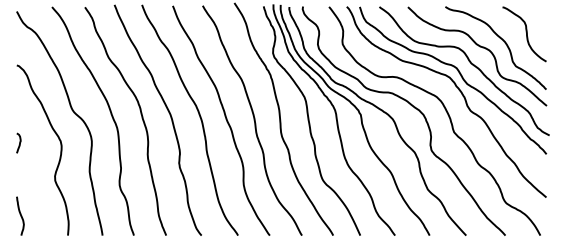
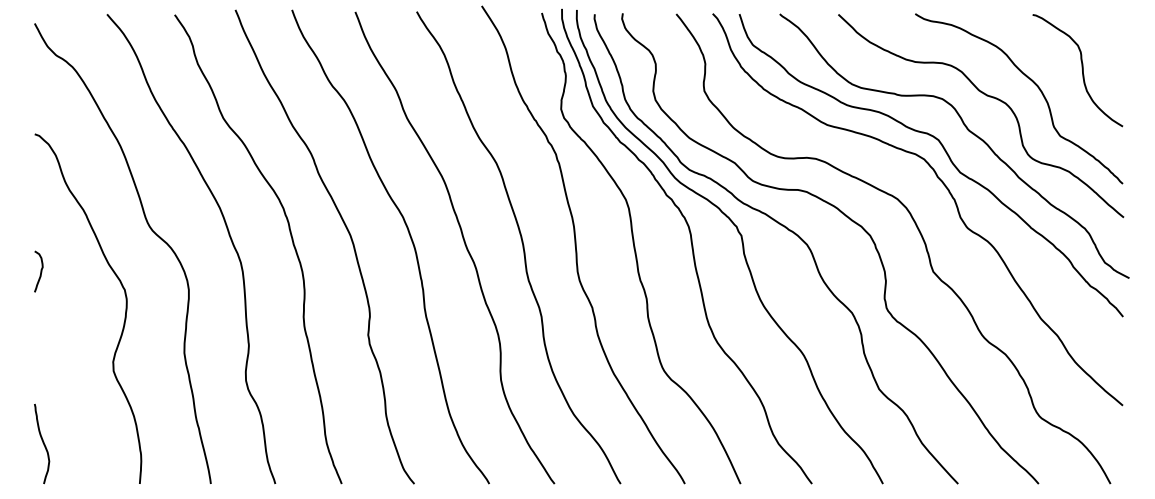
curve: (19, 142) -> (40, 270), moved

